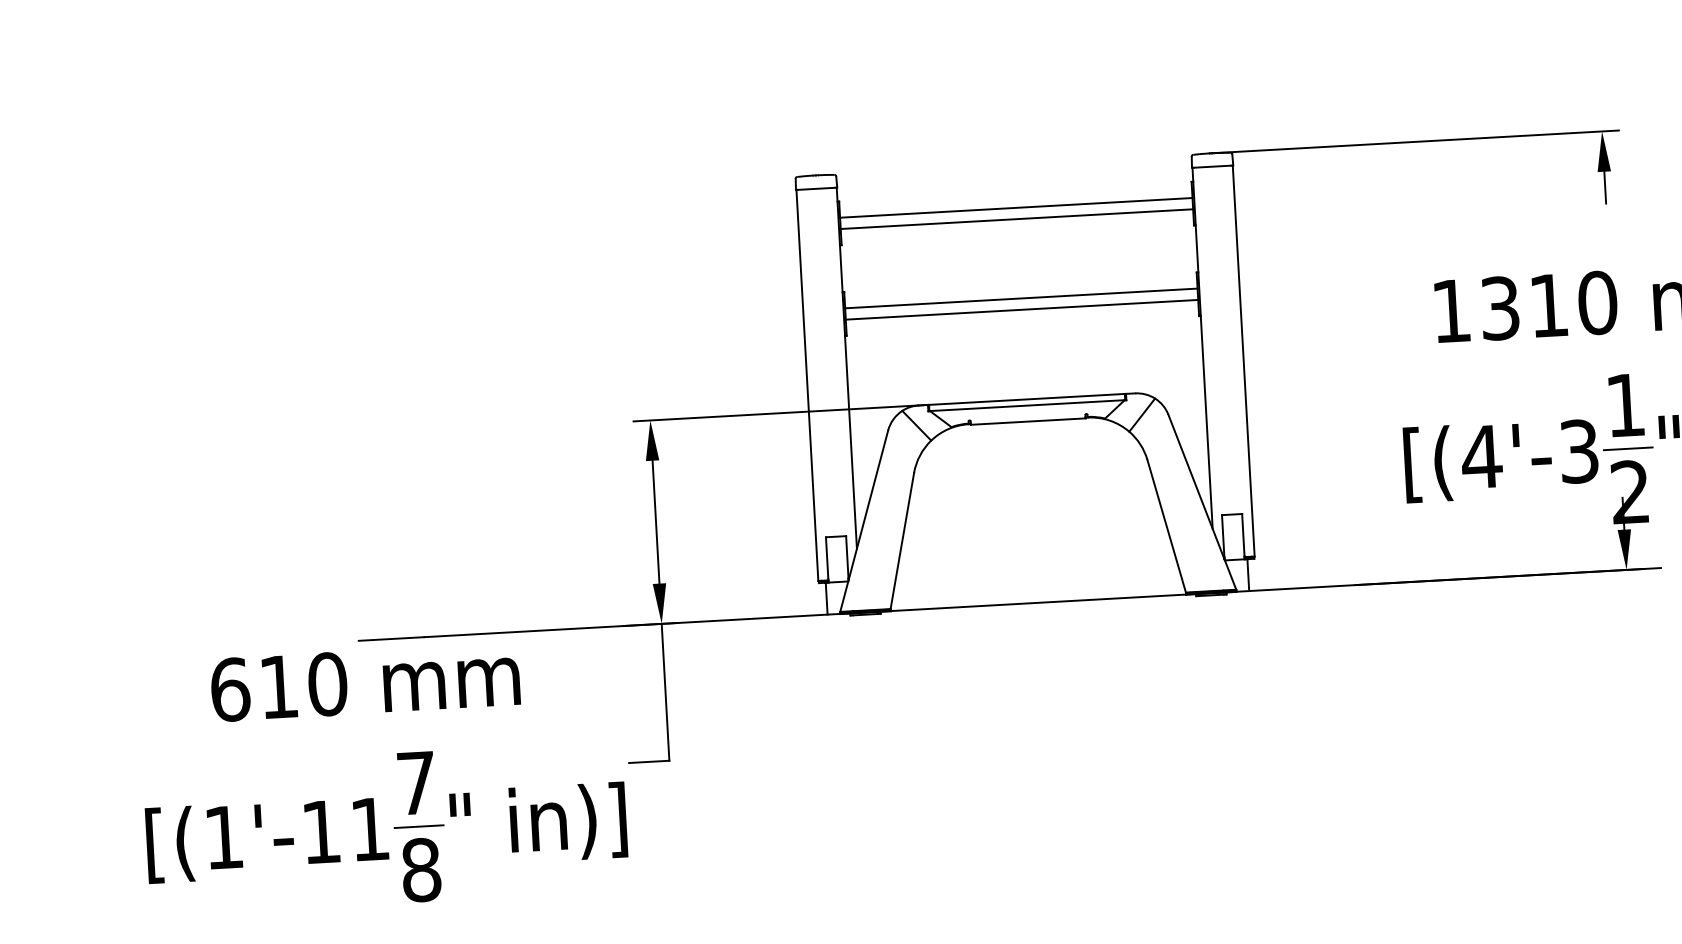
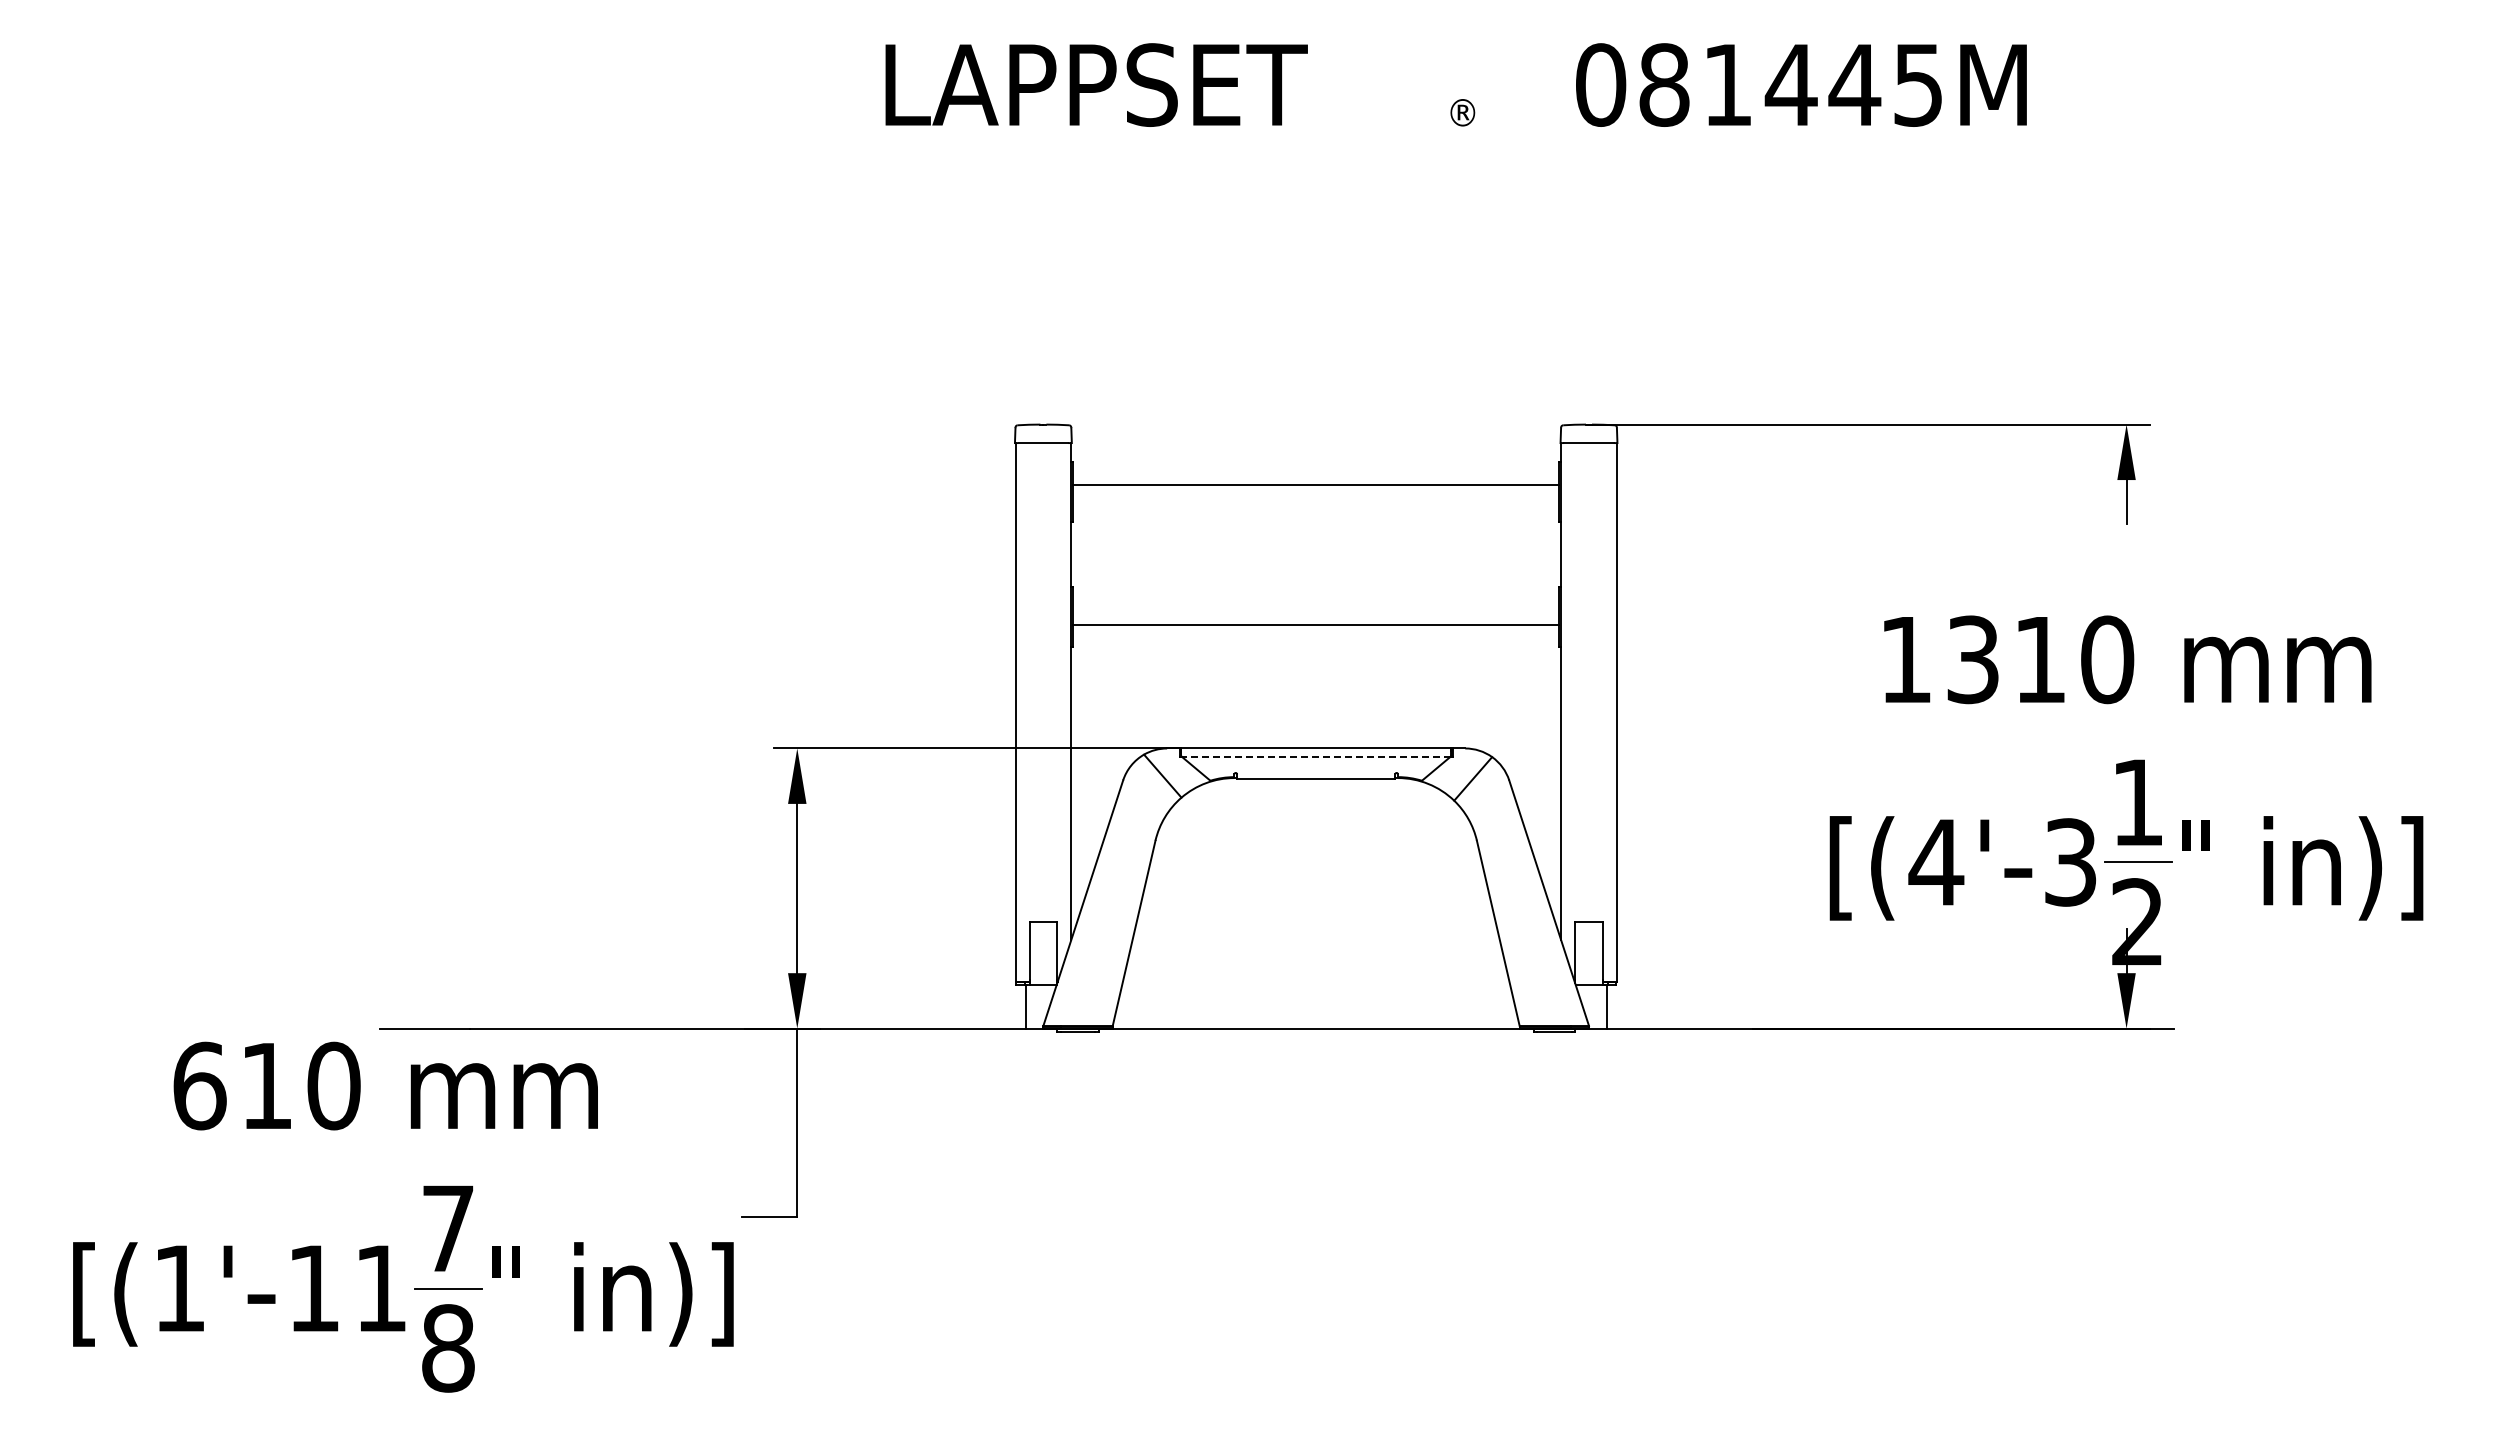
line: (1016, 219) -> (1315, 500), removed
line: (1020, 298) -> (1315, 609), removed
line: (1026, 405) -> (1315, 756), solid -> dashed

